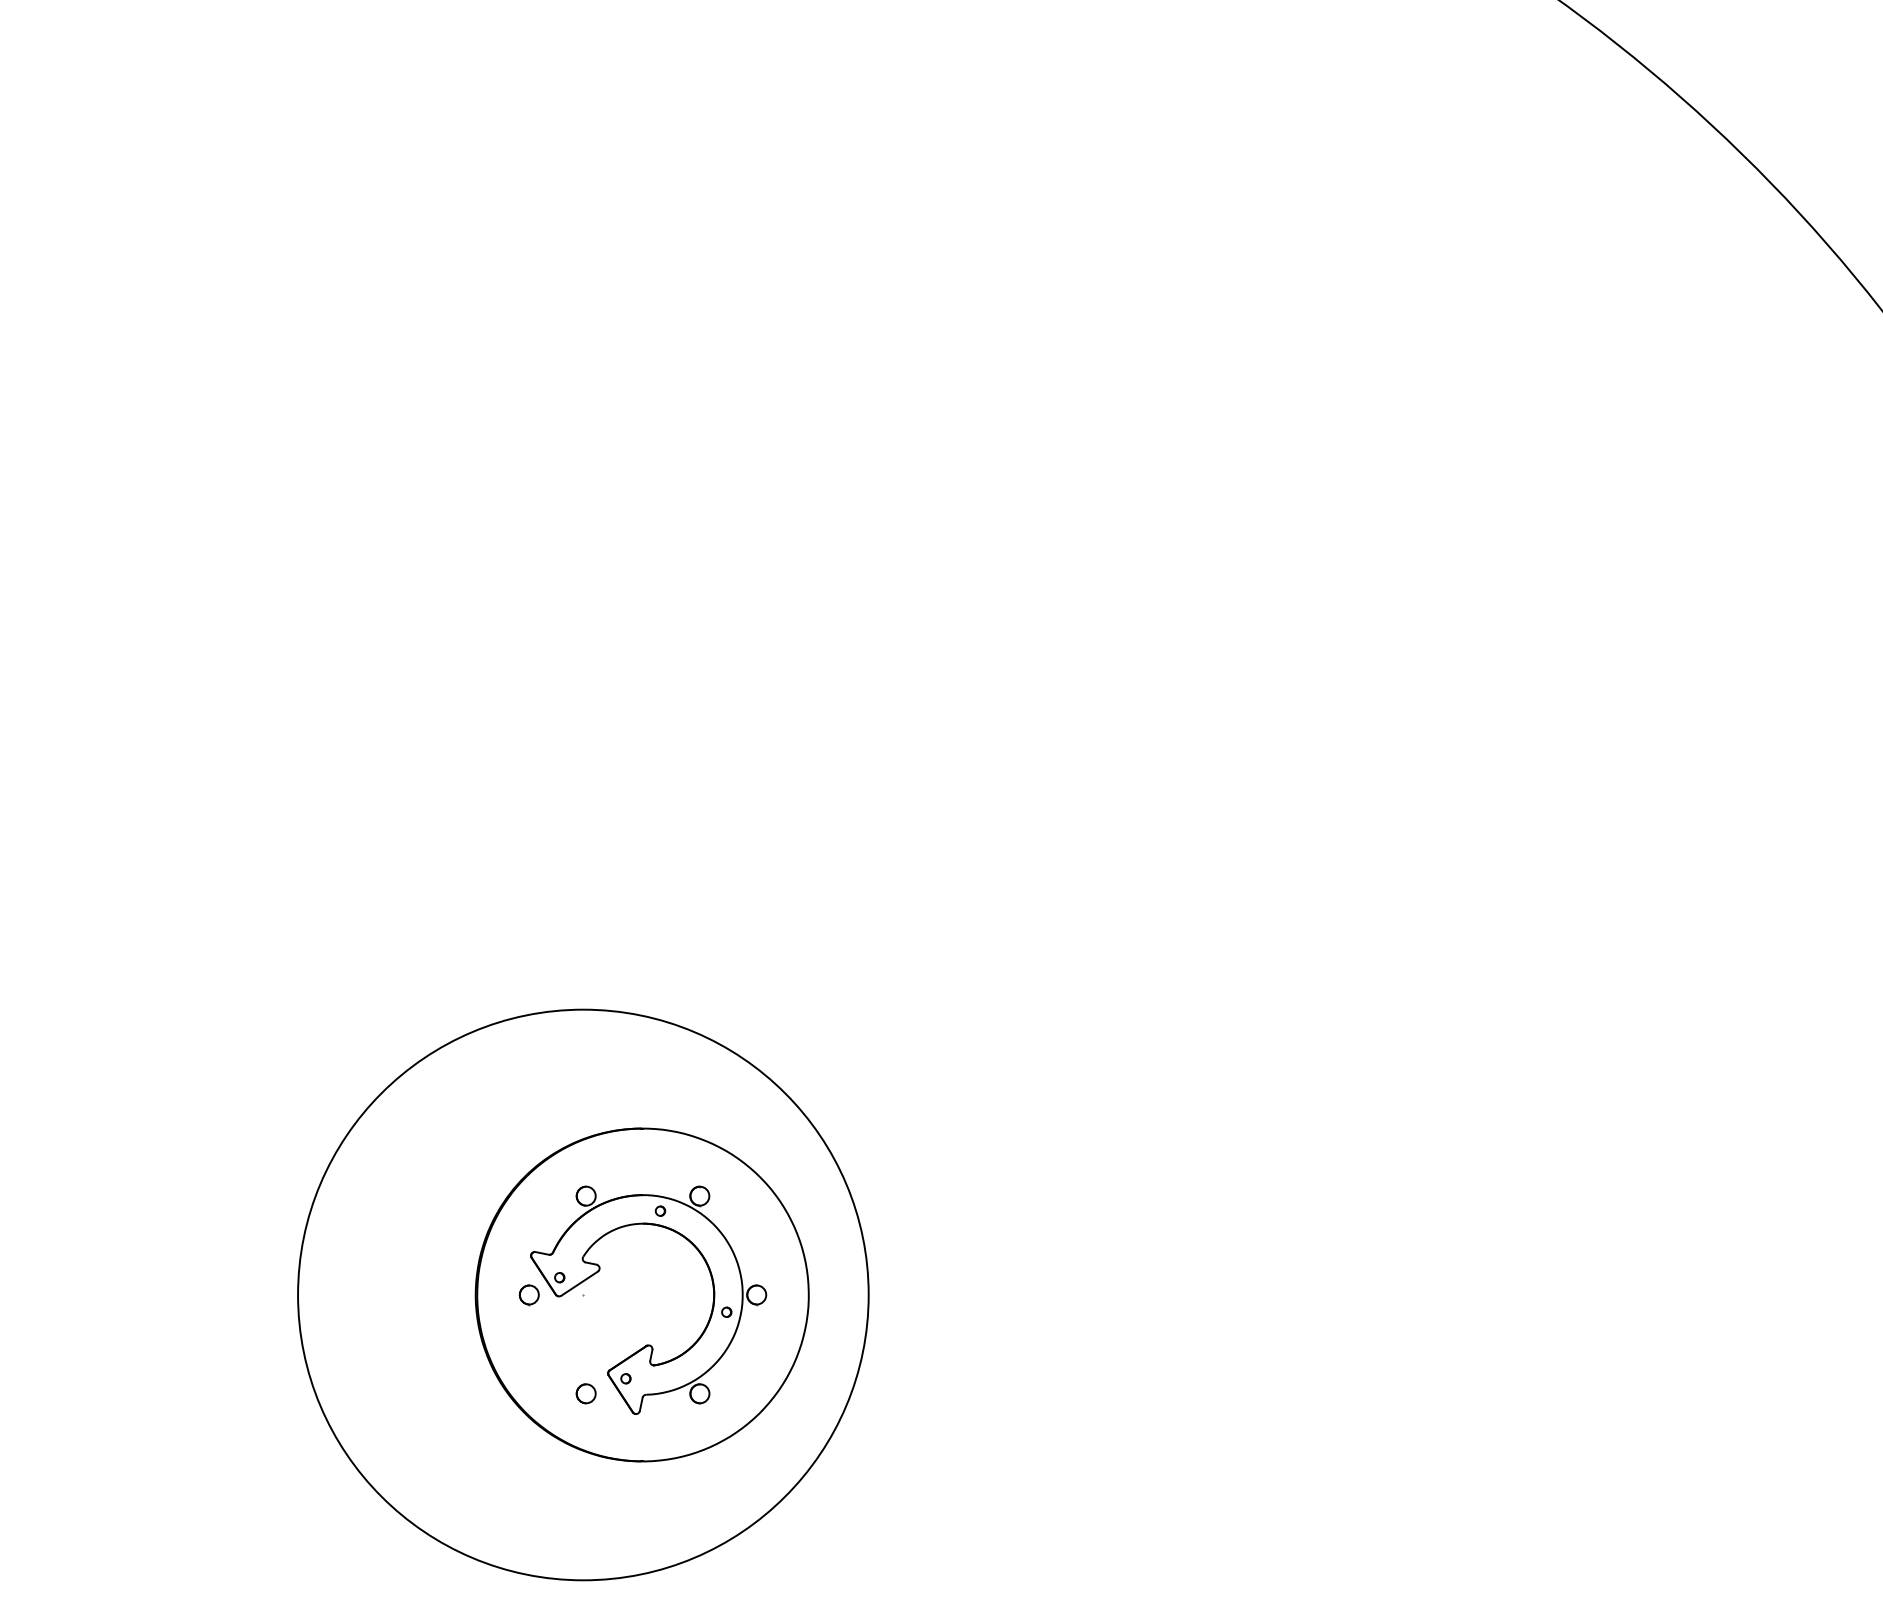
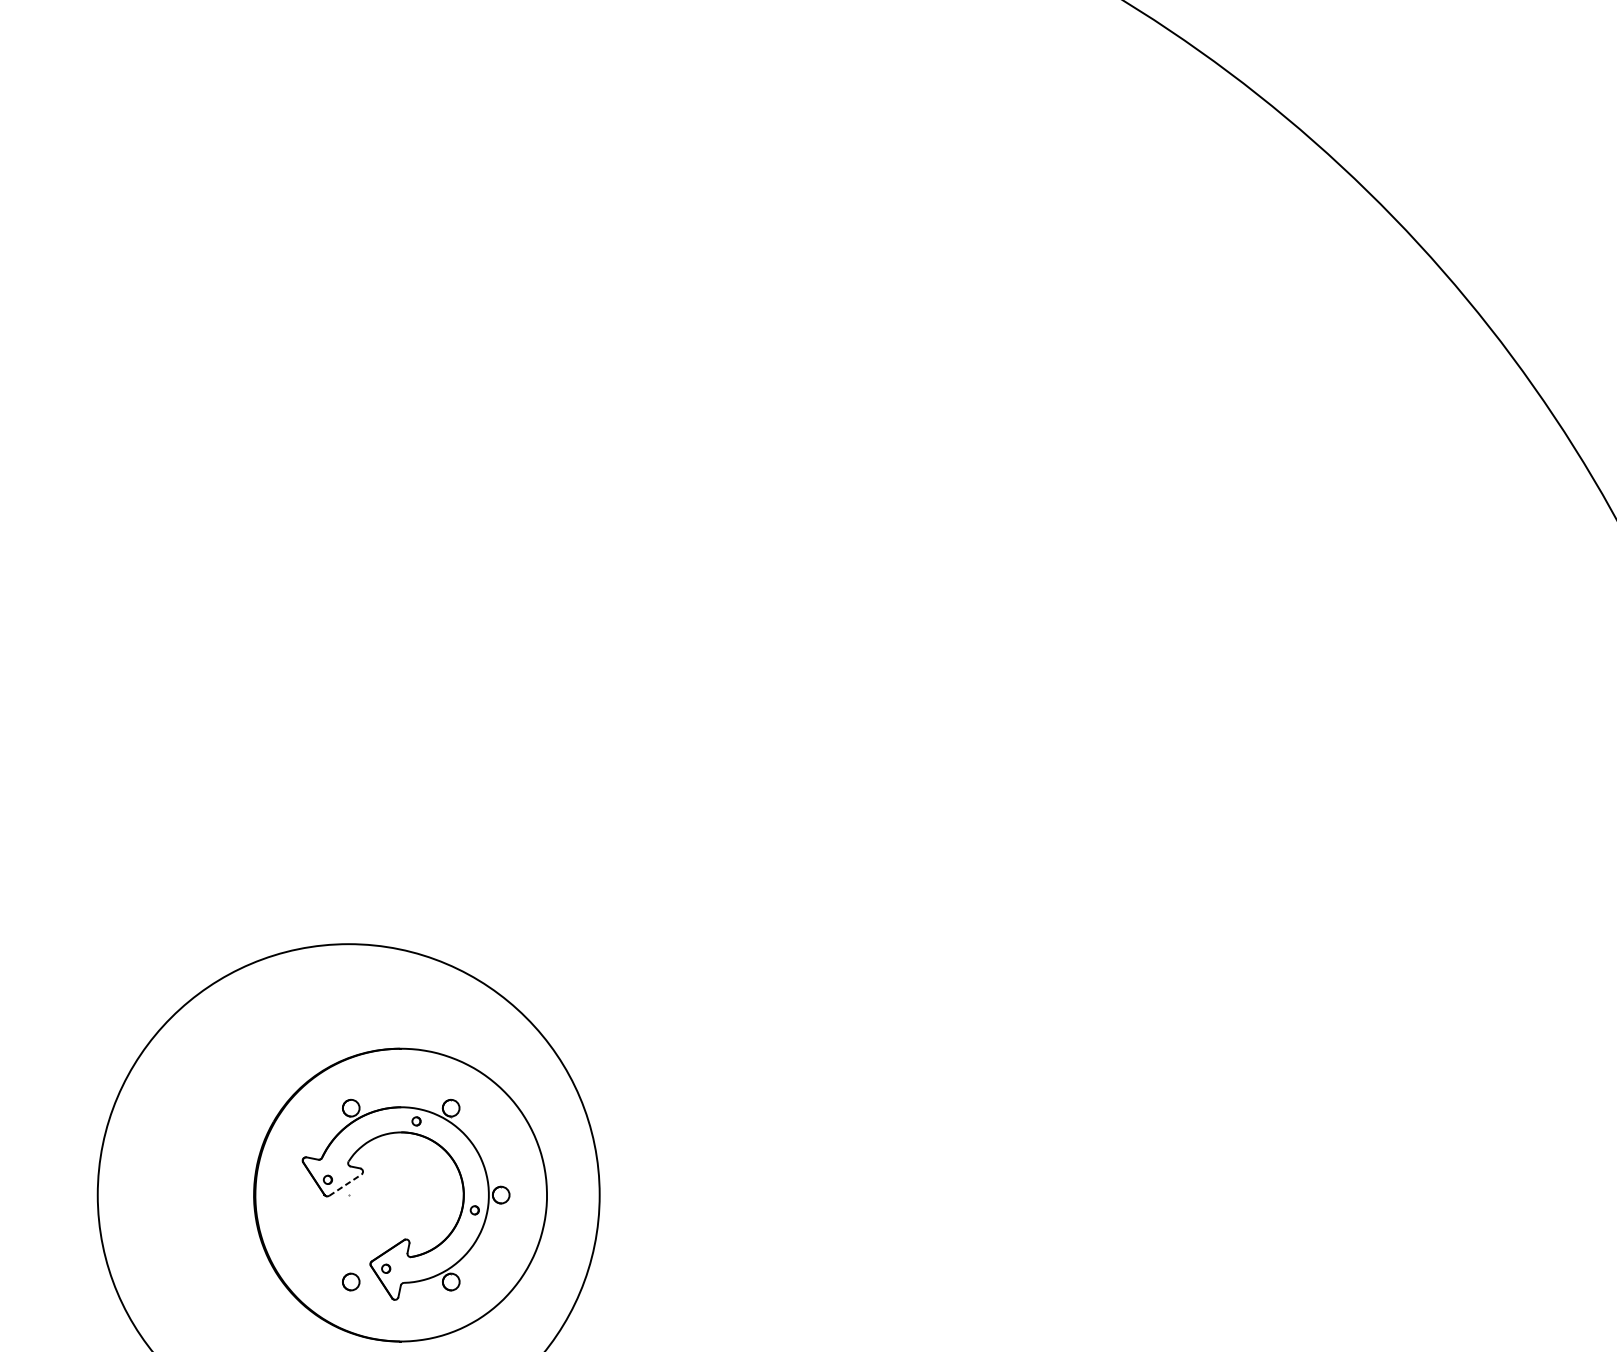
line: (579, 1283) -> (345, 1185), solid -> dashed
part: (528, 1295) -> (300, 1195), removed

